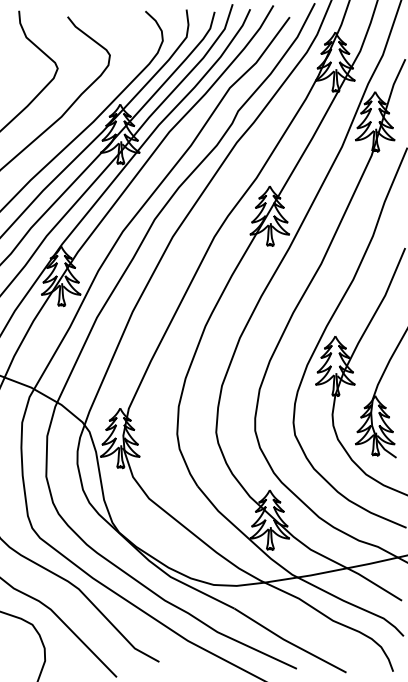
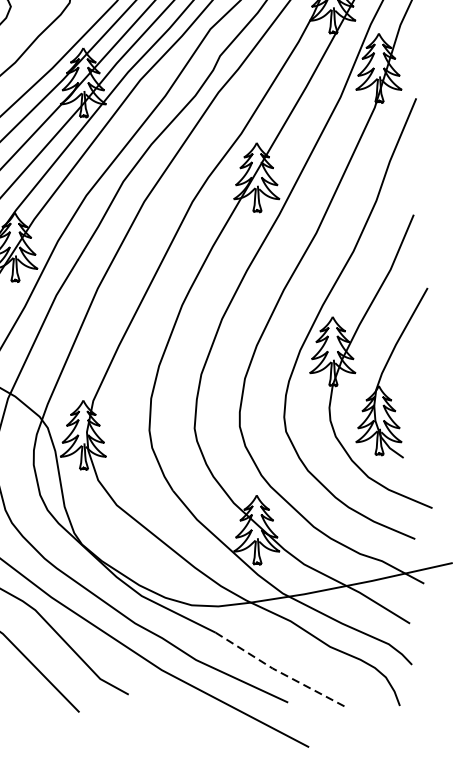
line: (288, 642) -> (278, 672), solid -> dashed

